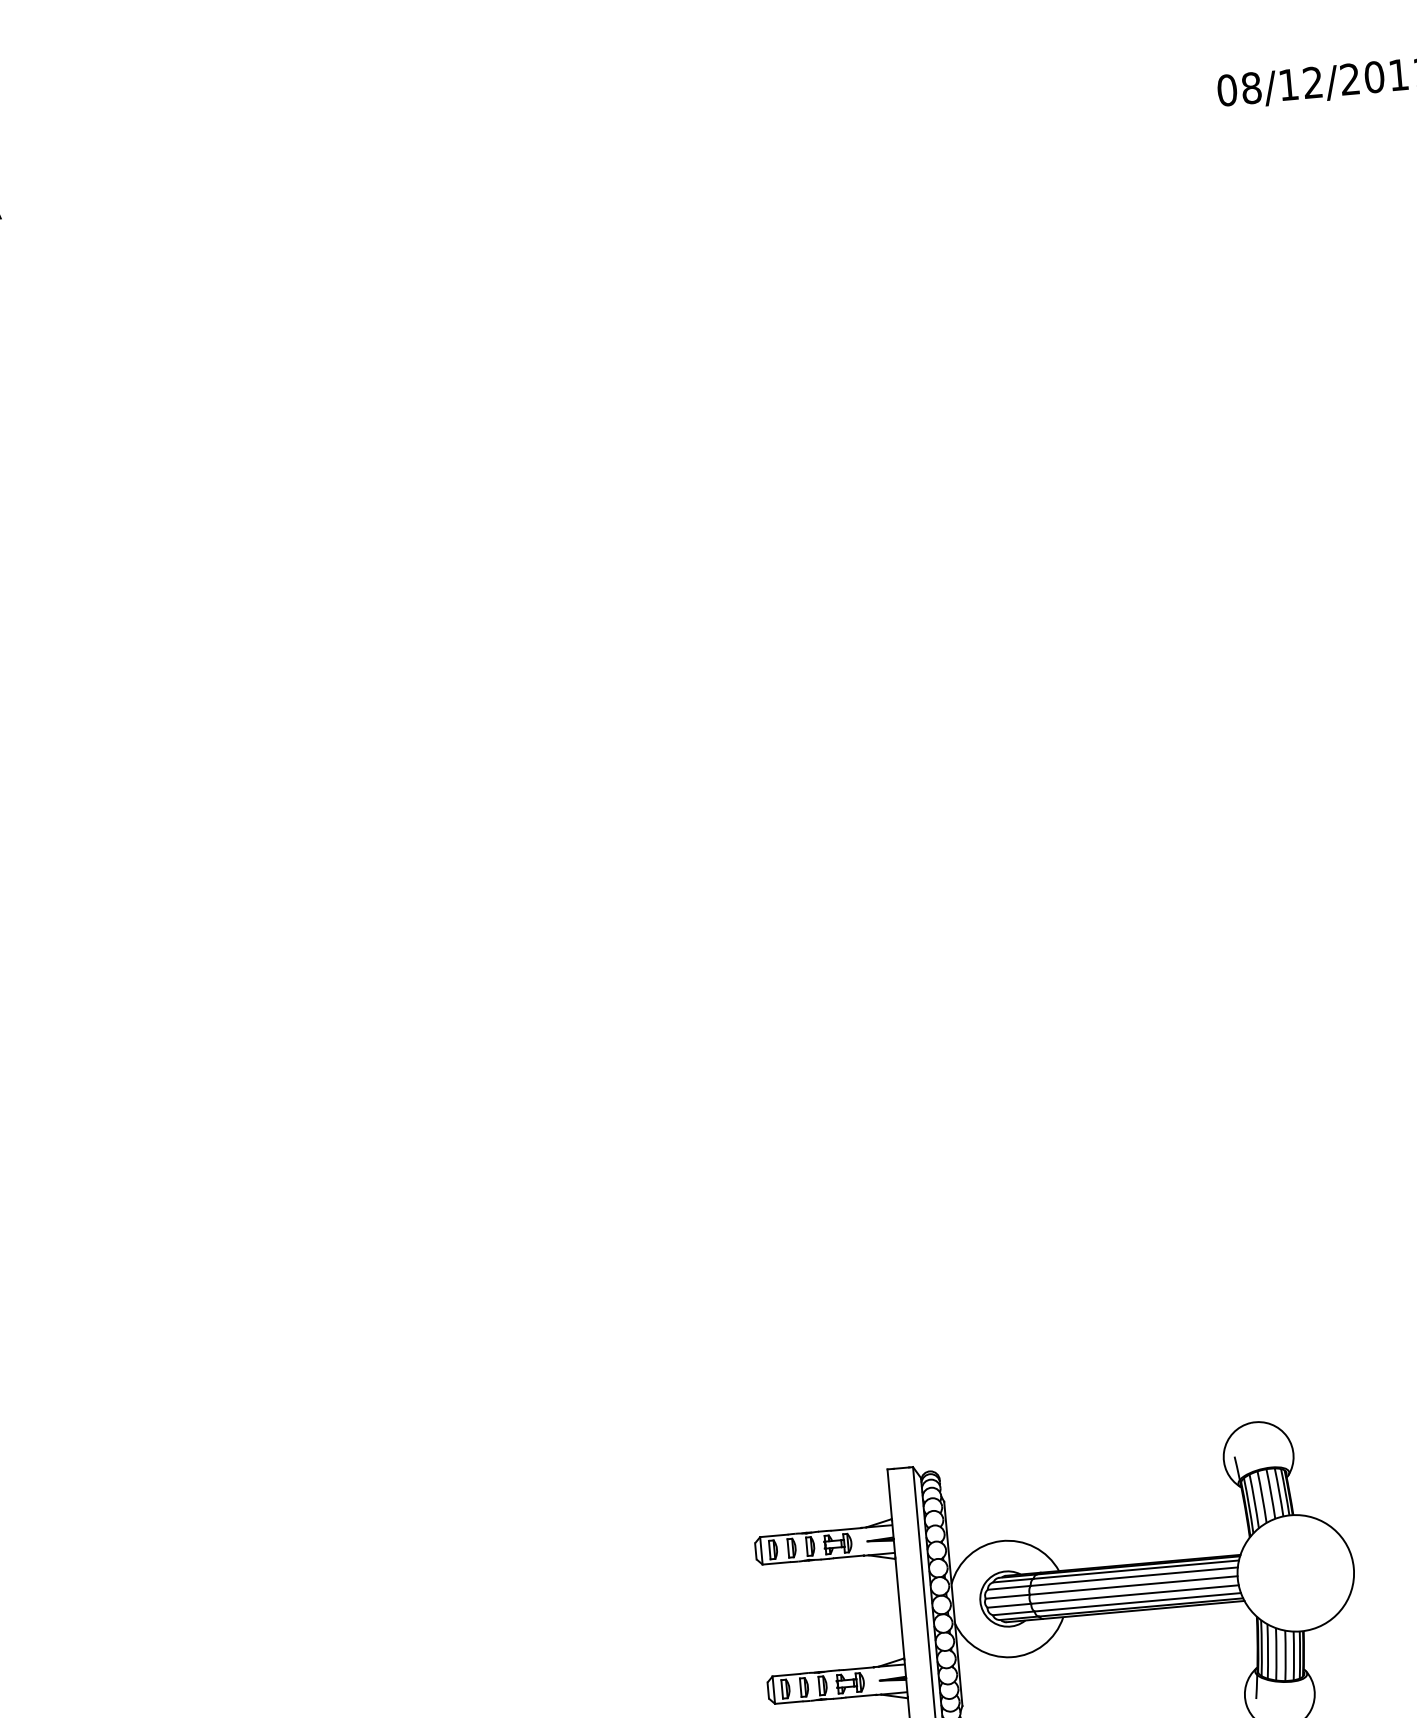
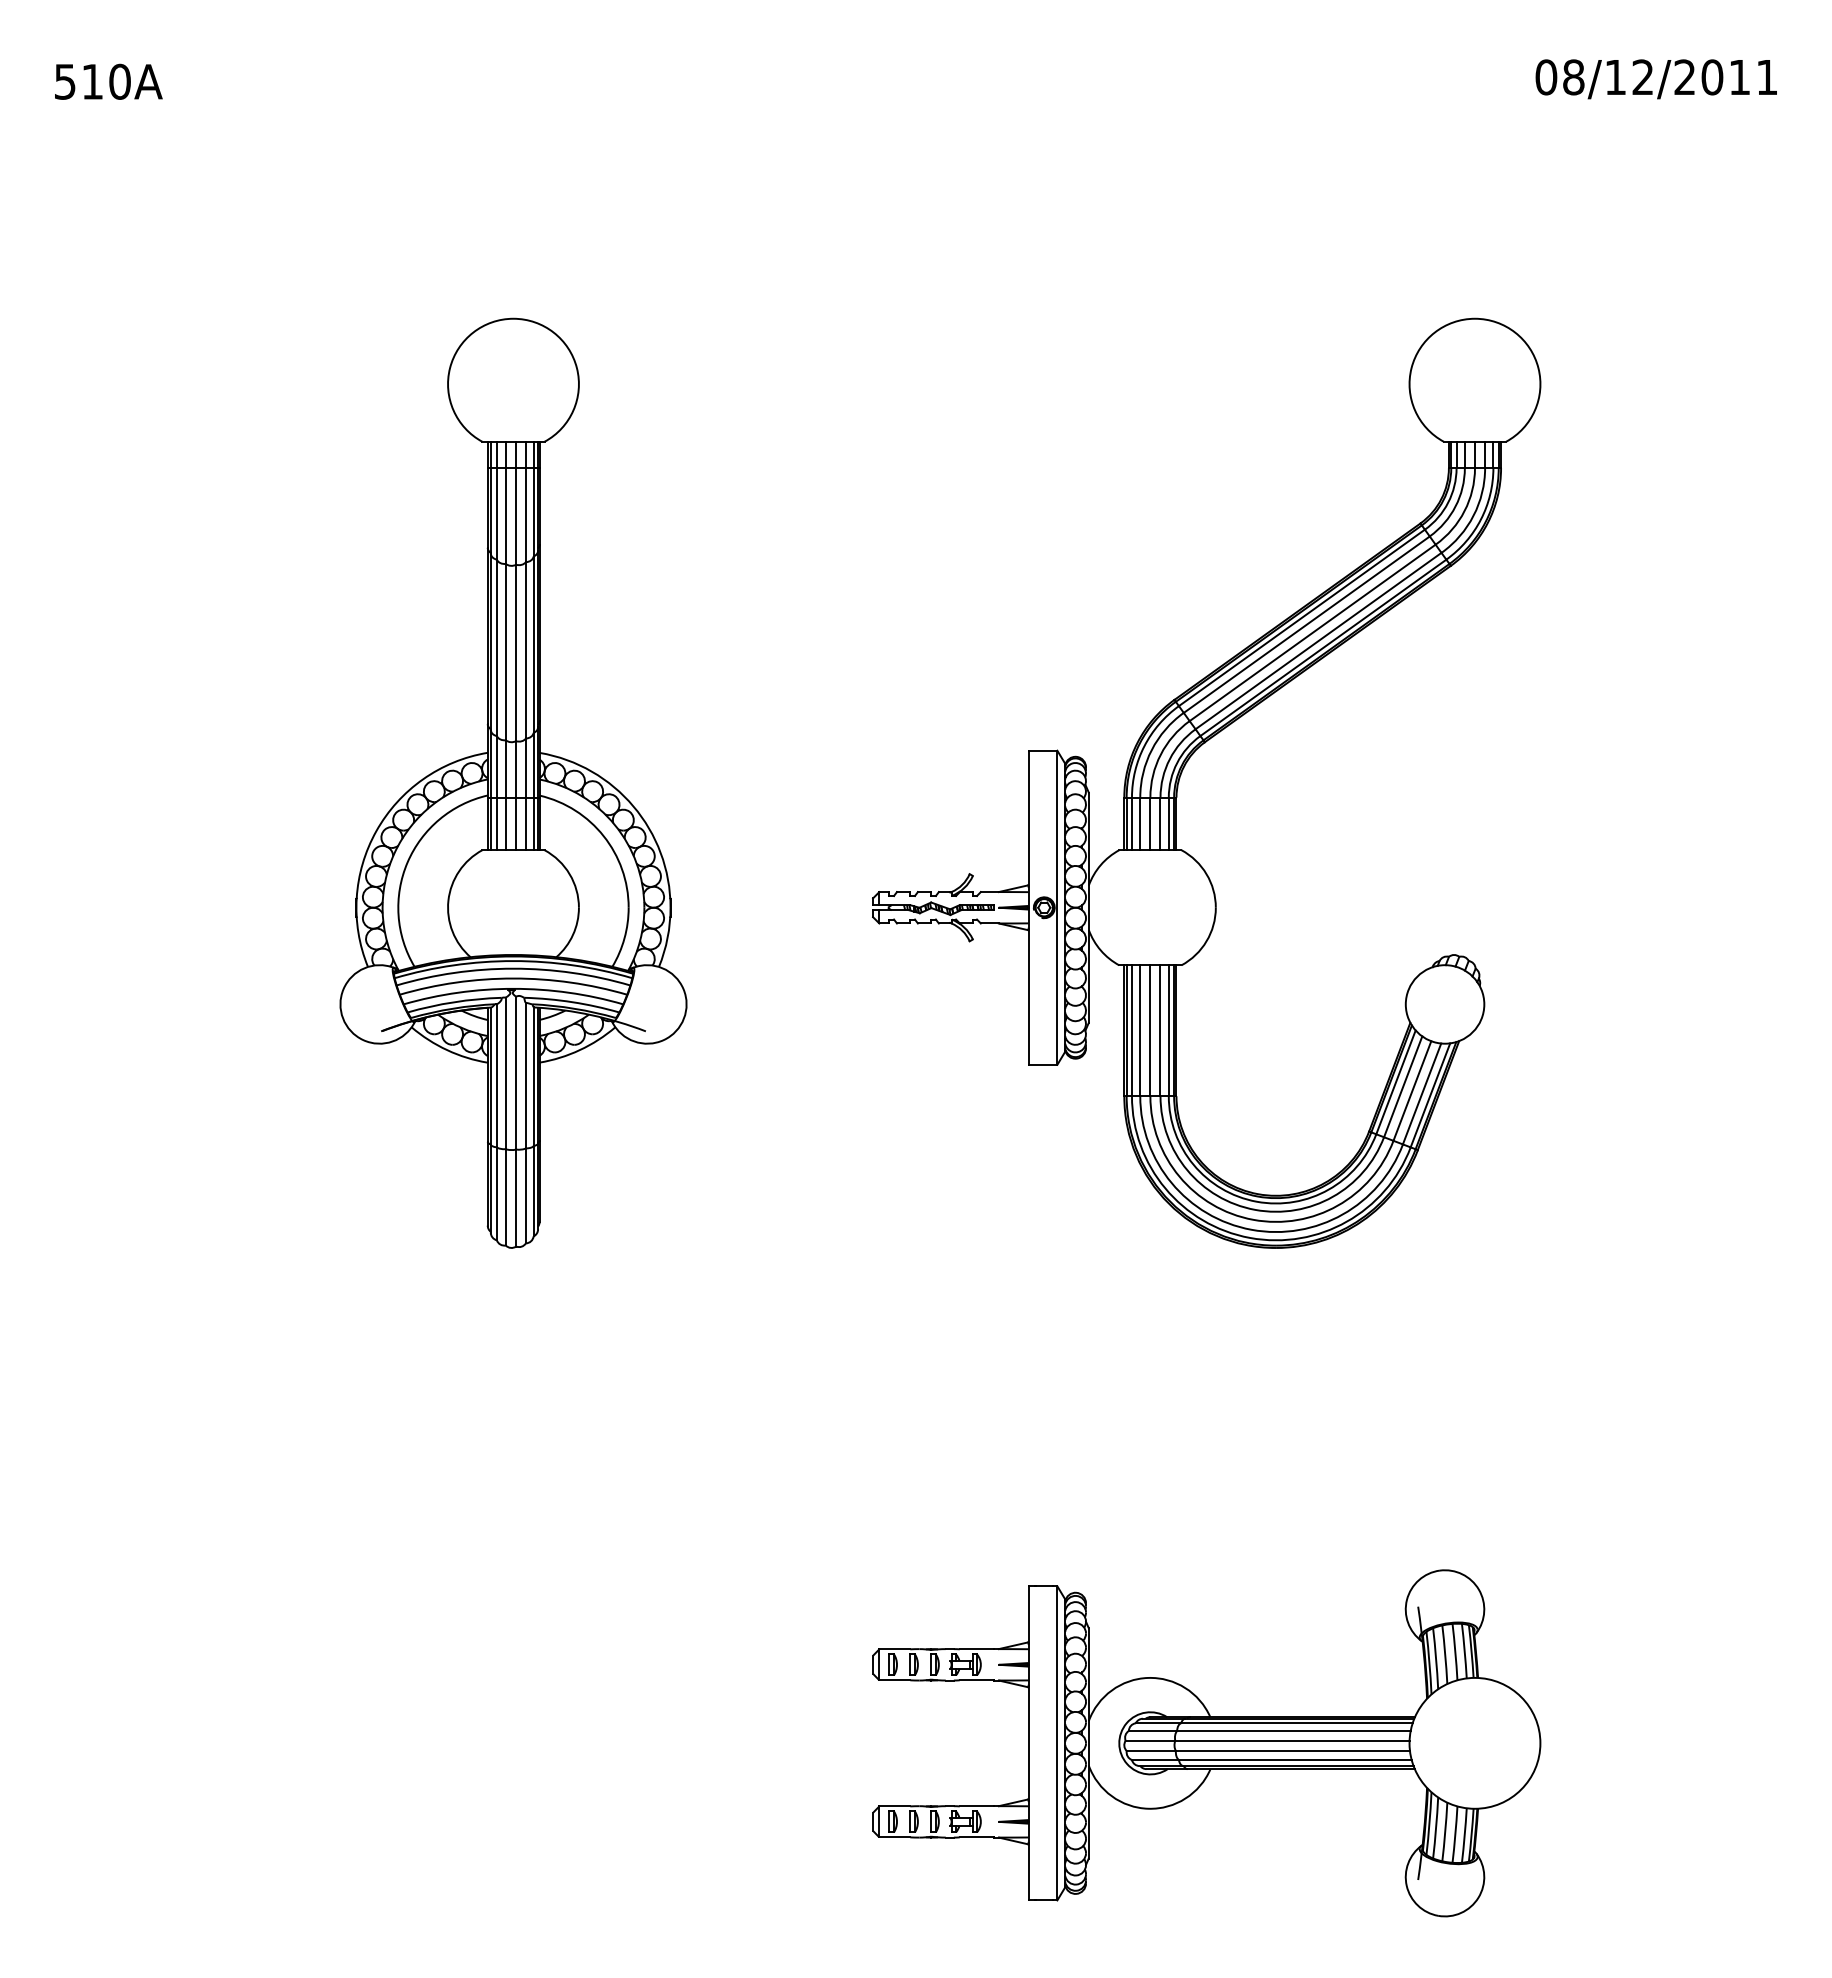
part: (960, 733) -> (1183, 770), added
part: (367, 797) -> (513, 782), added

